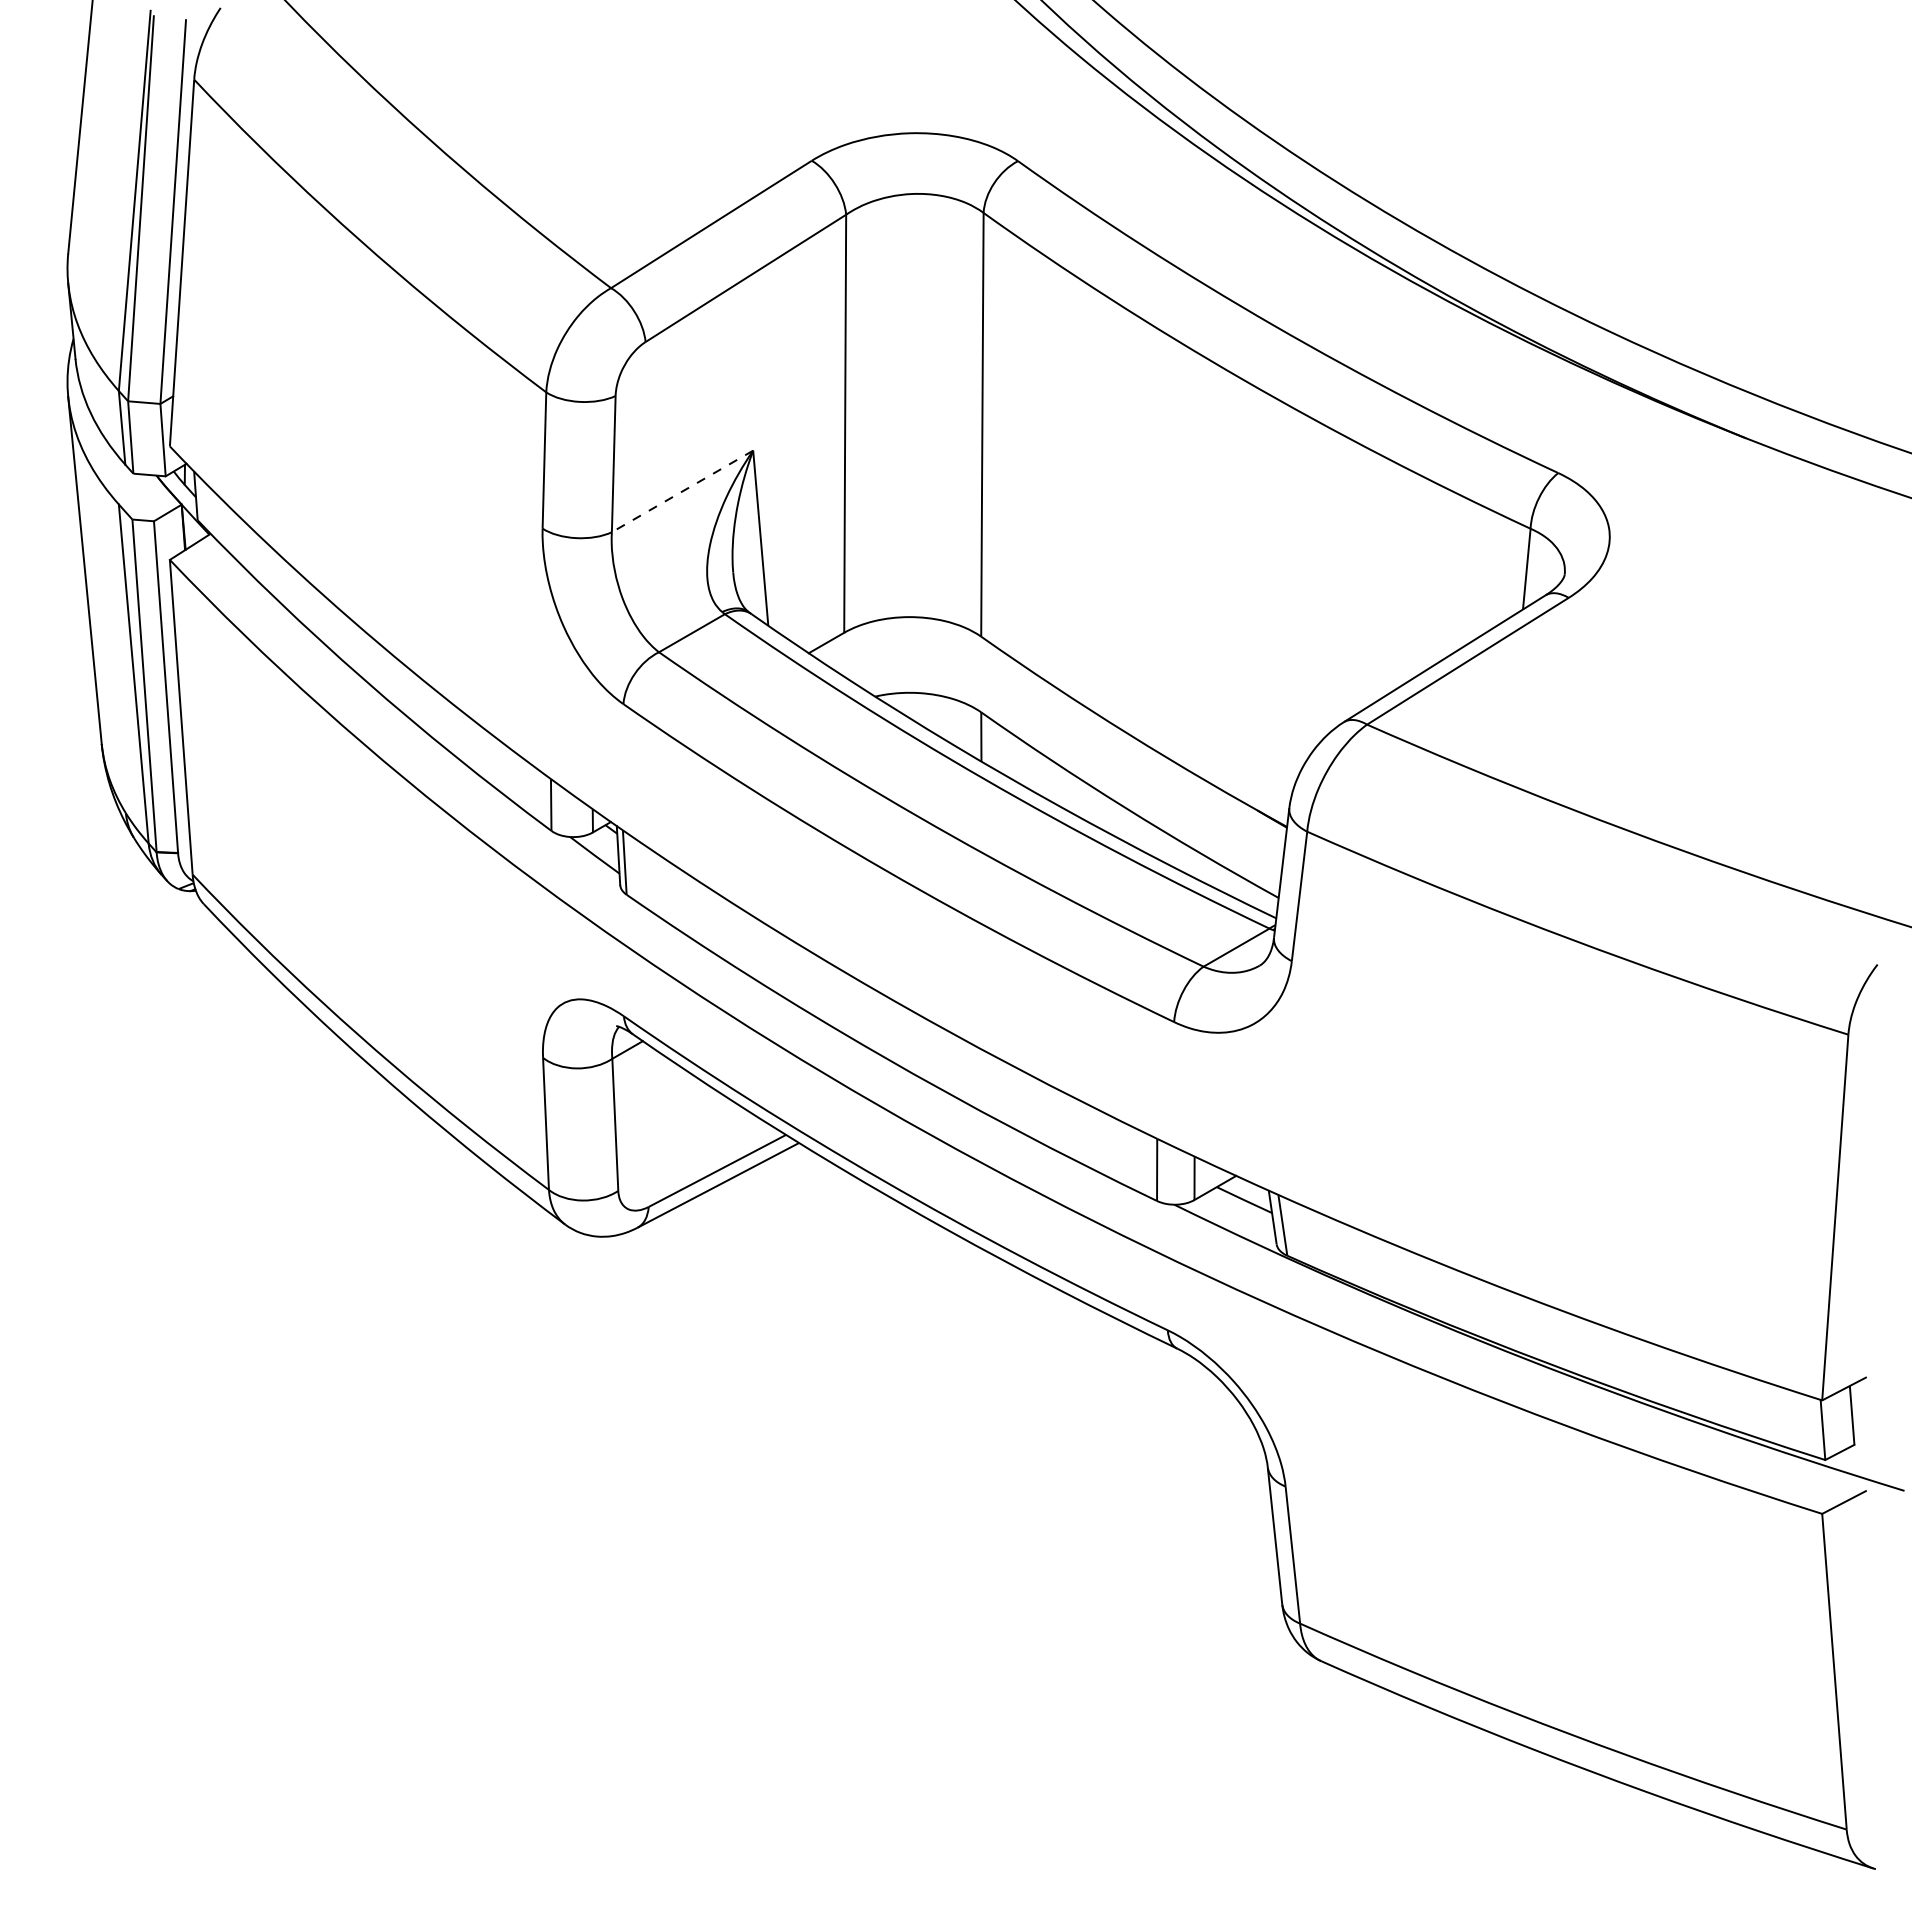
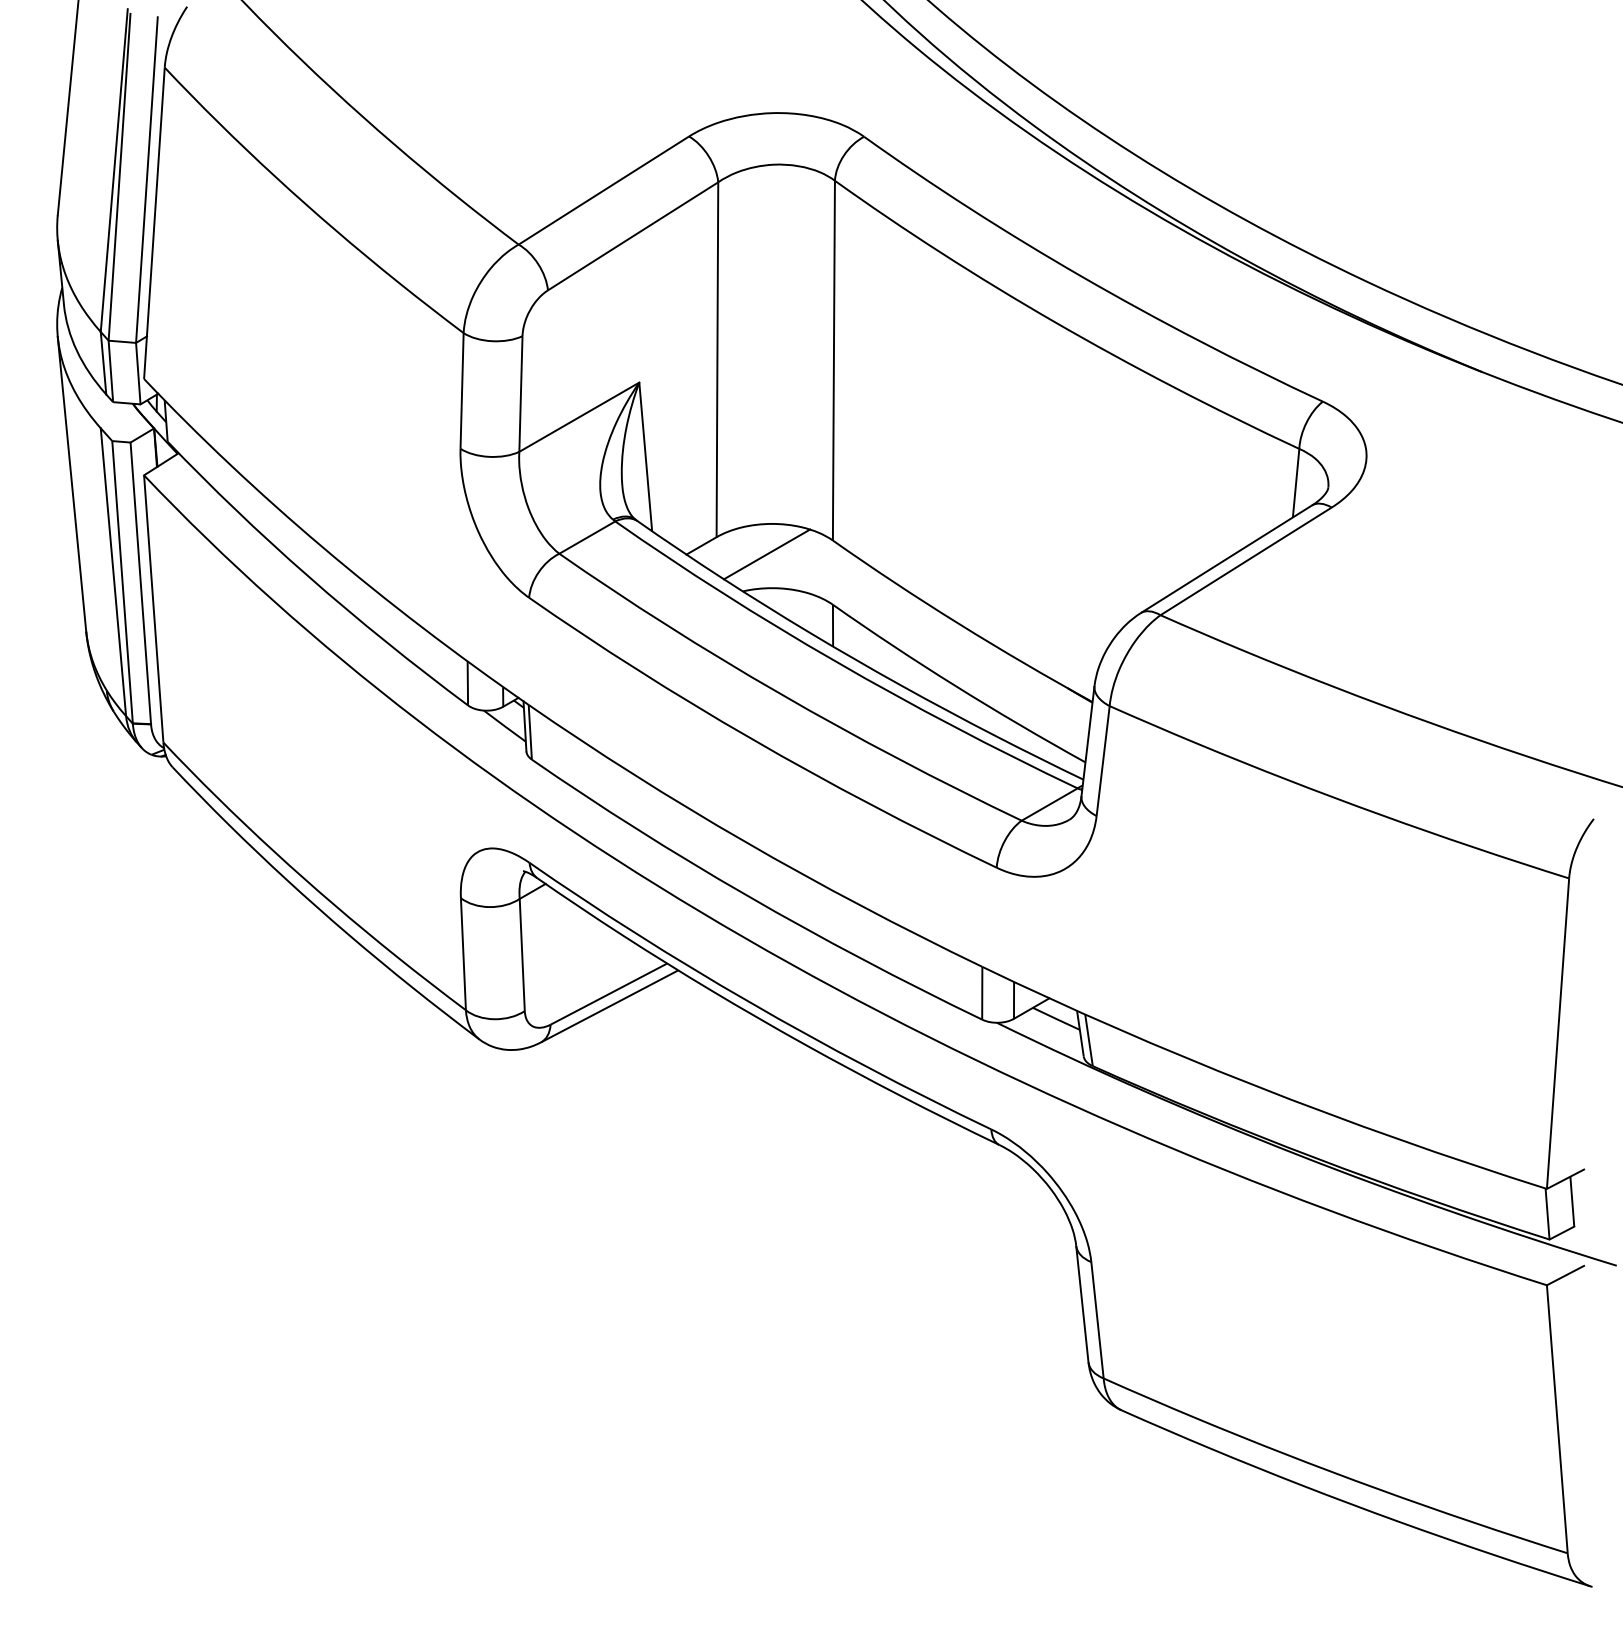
line: (682, 491) -> (579, 417), dashed -> solid
line: (903, 652) -> (766, 553), added

